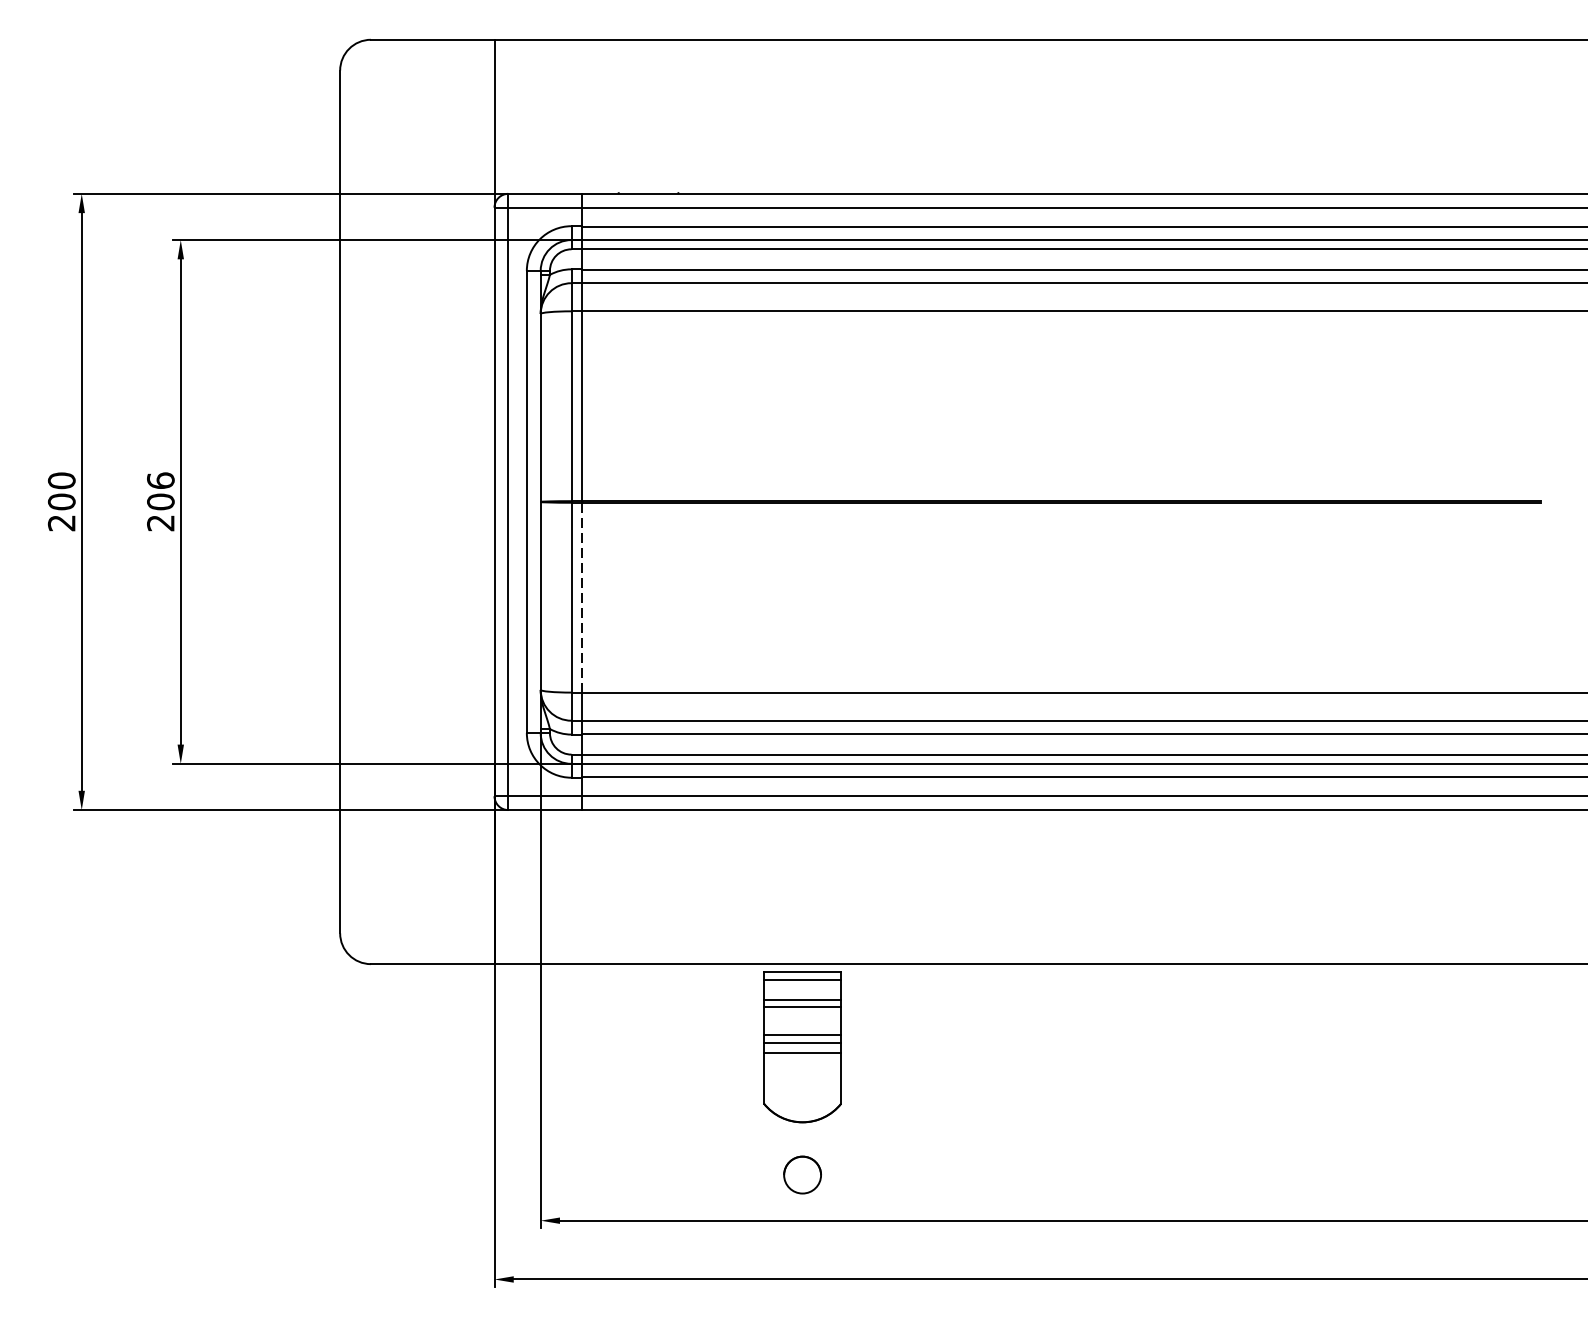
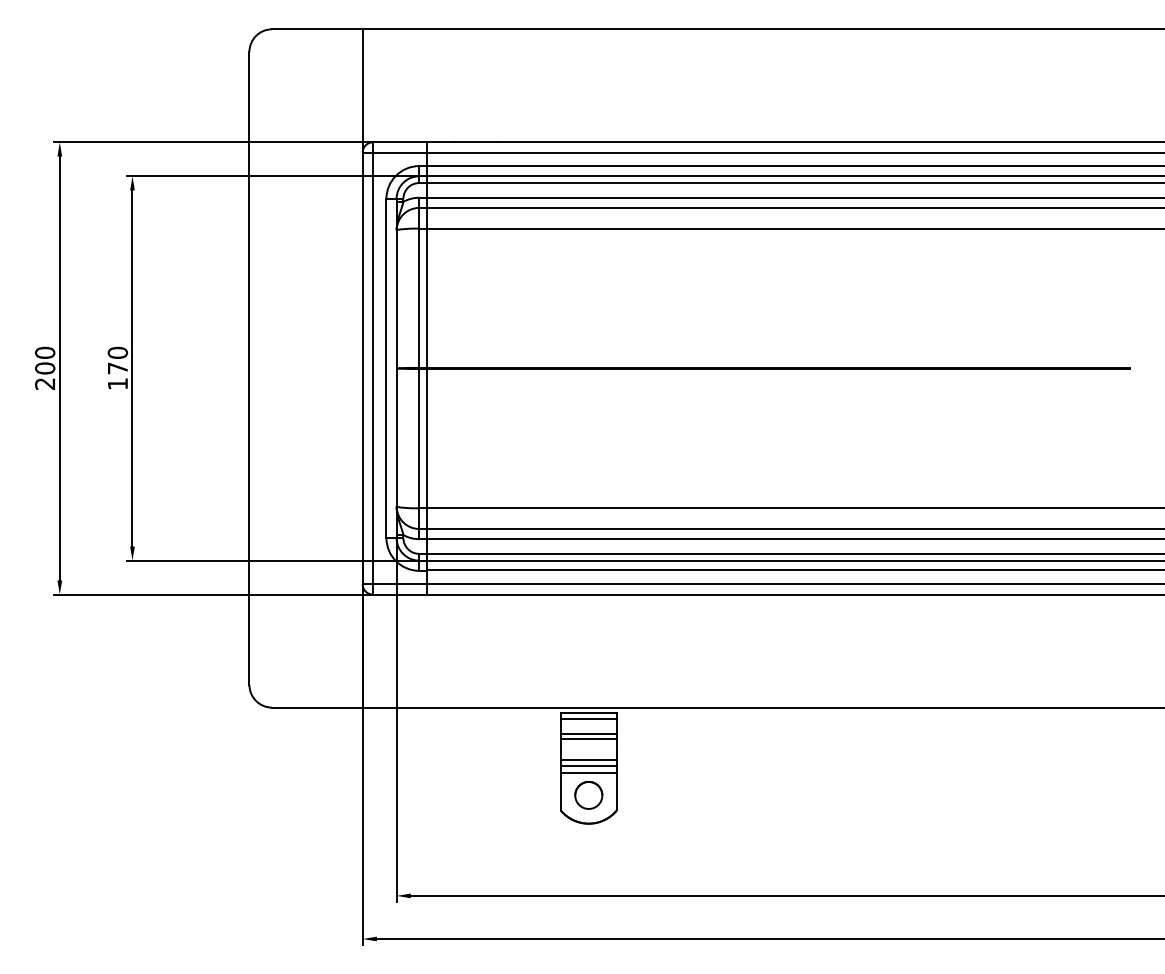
text: (160, 500) -> (117, 367), 206 -> 170
line: (582, 597) -> (427, 438), dashed -> solid
part: (802, 1175) -> (588, 795), moved

